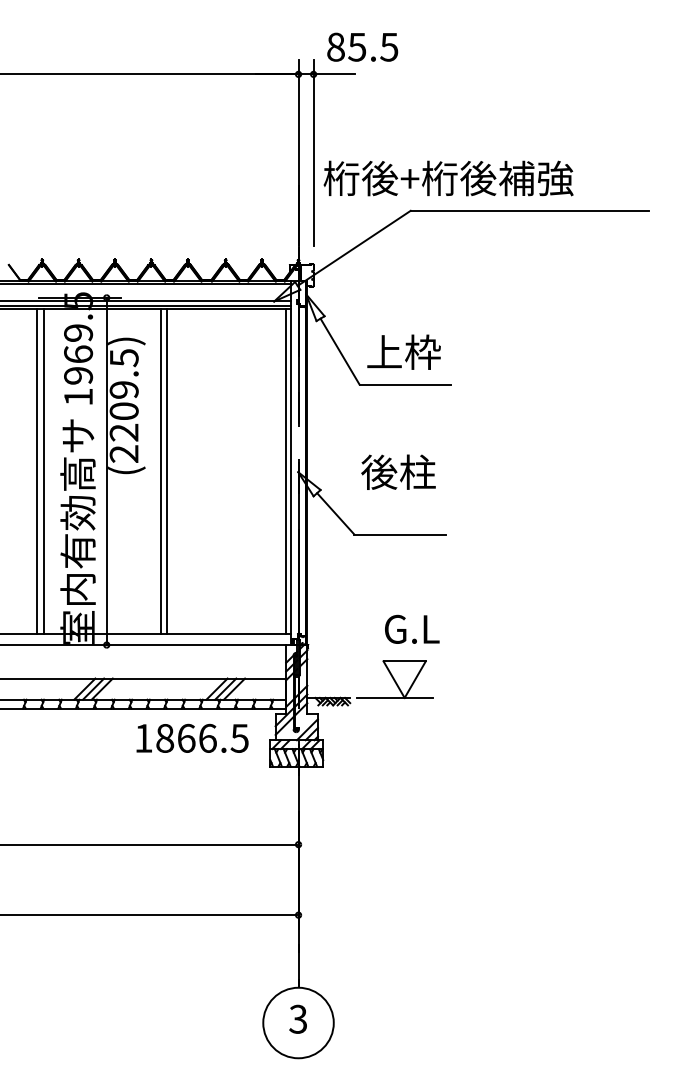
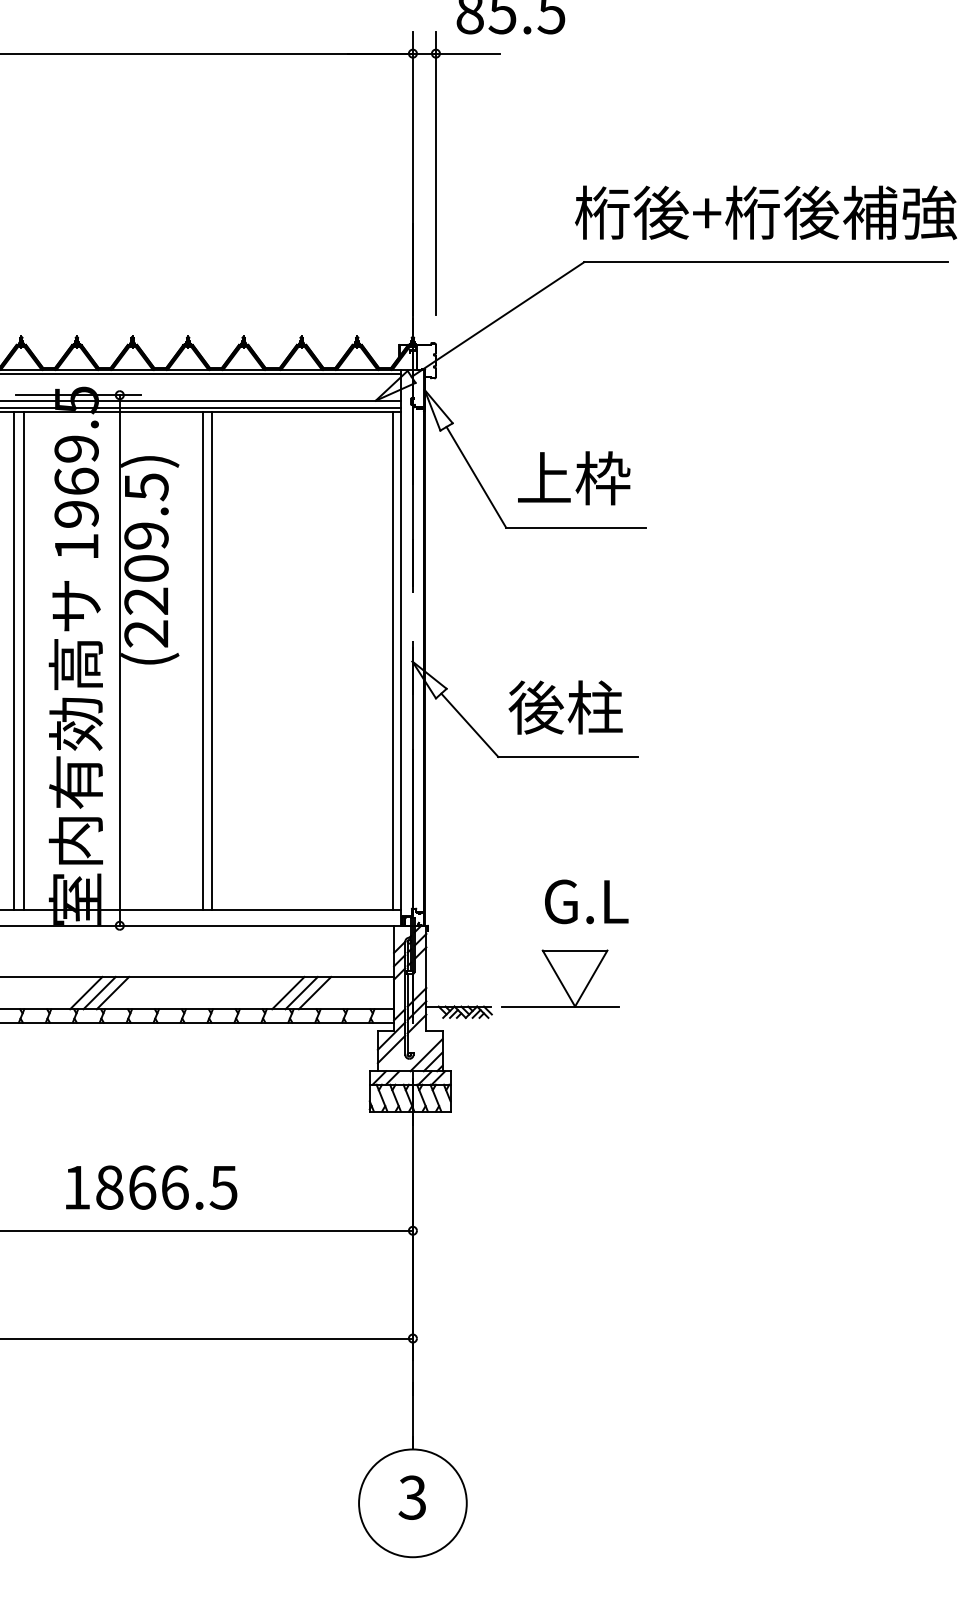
text: (448, 178) -> (765, 212), moved
text: (398, 471) -> (565, 706), moved
text: (192, 737) -> (151, 1186), moved

